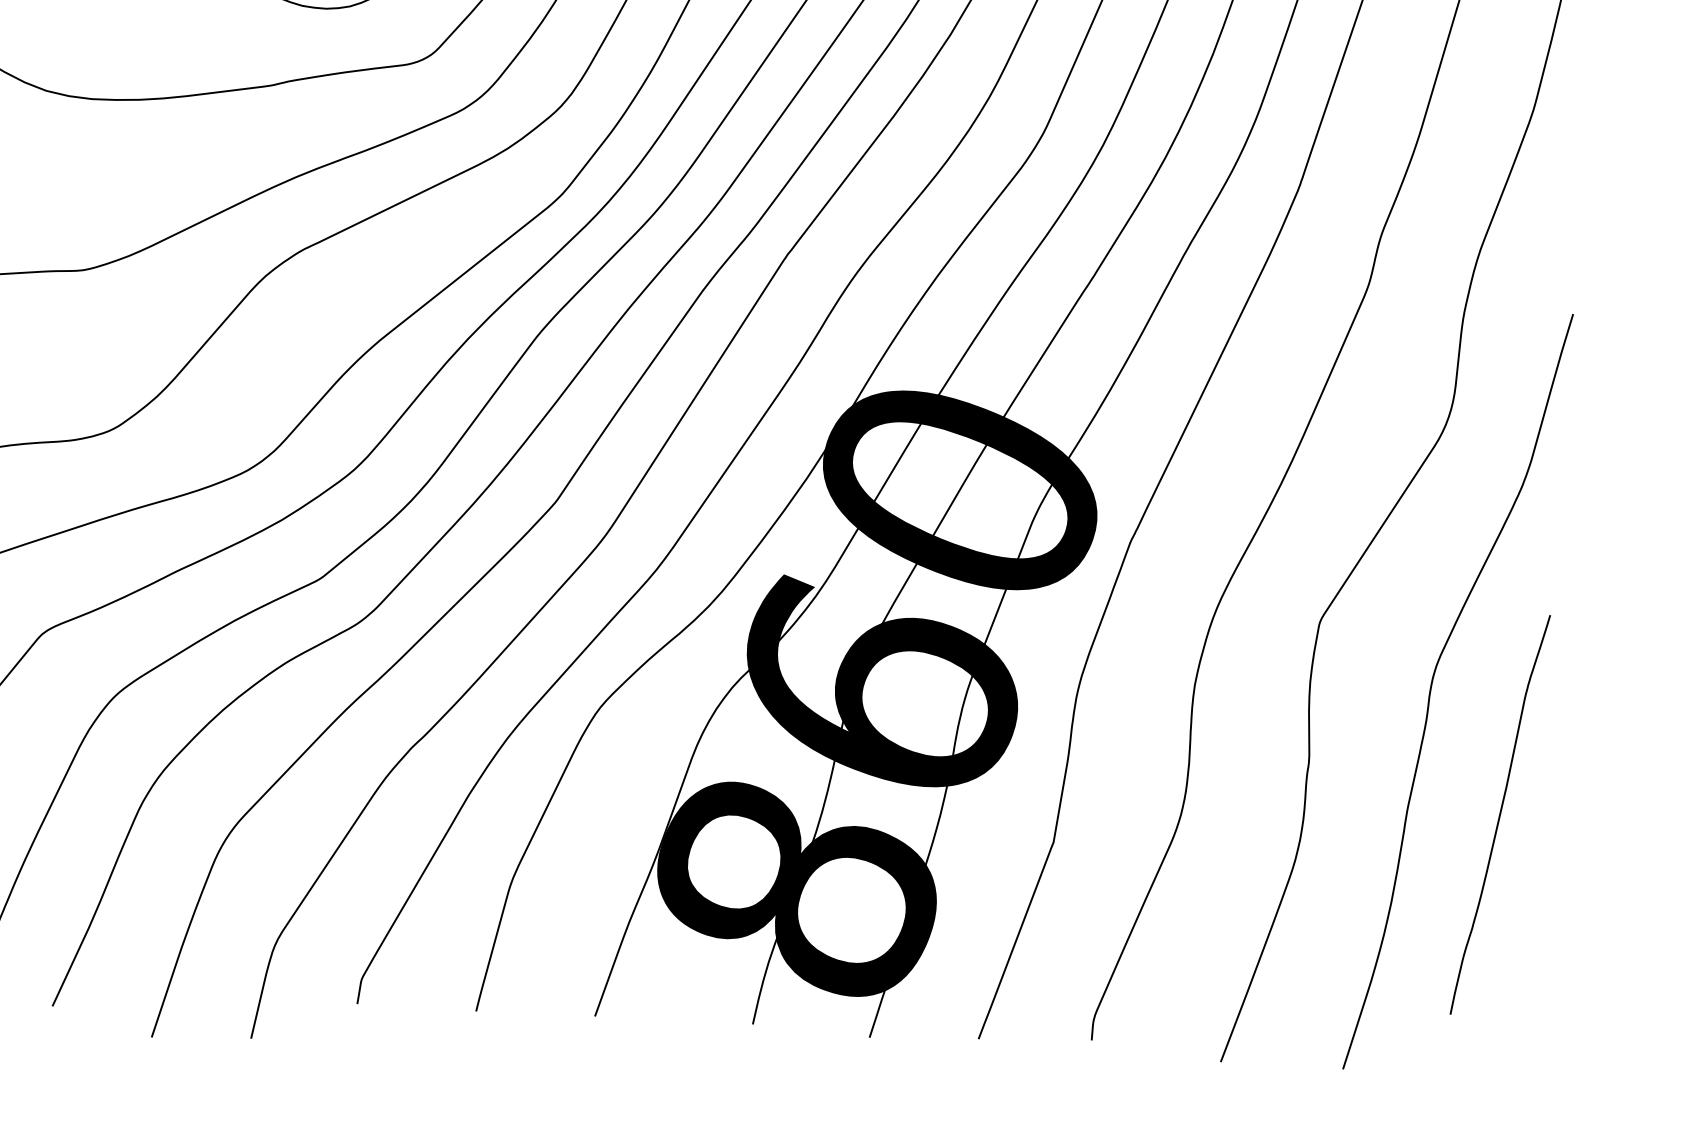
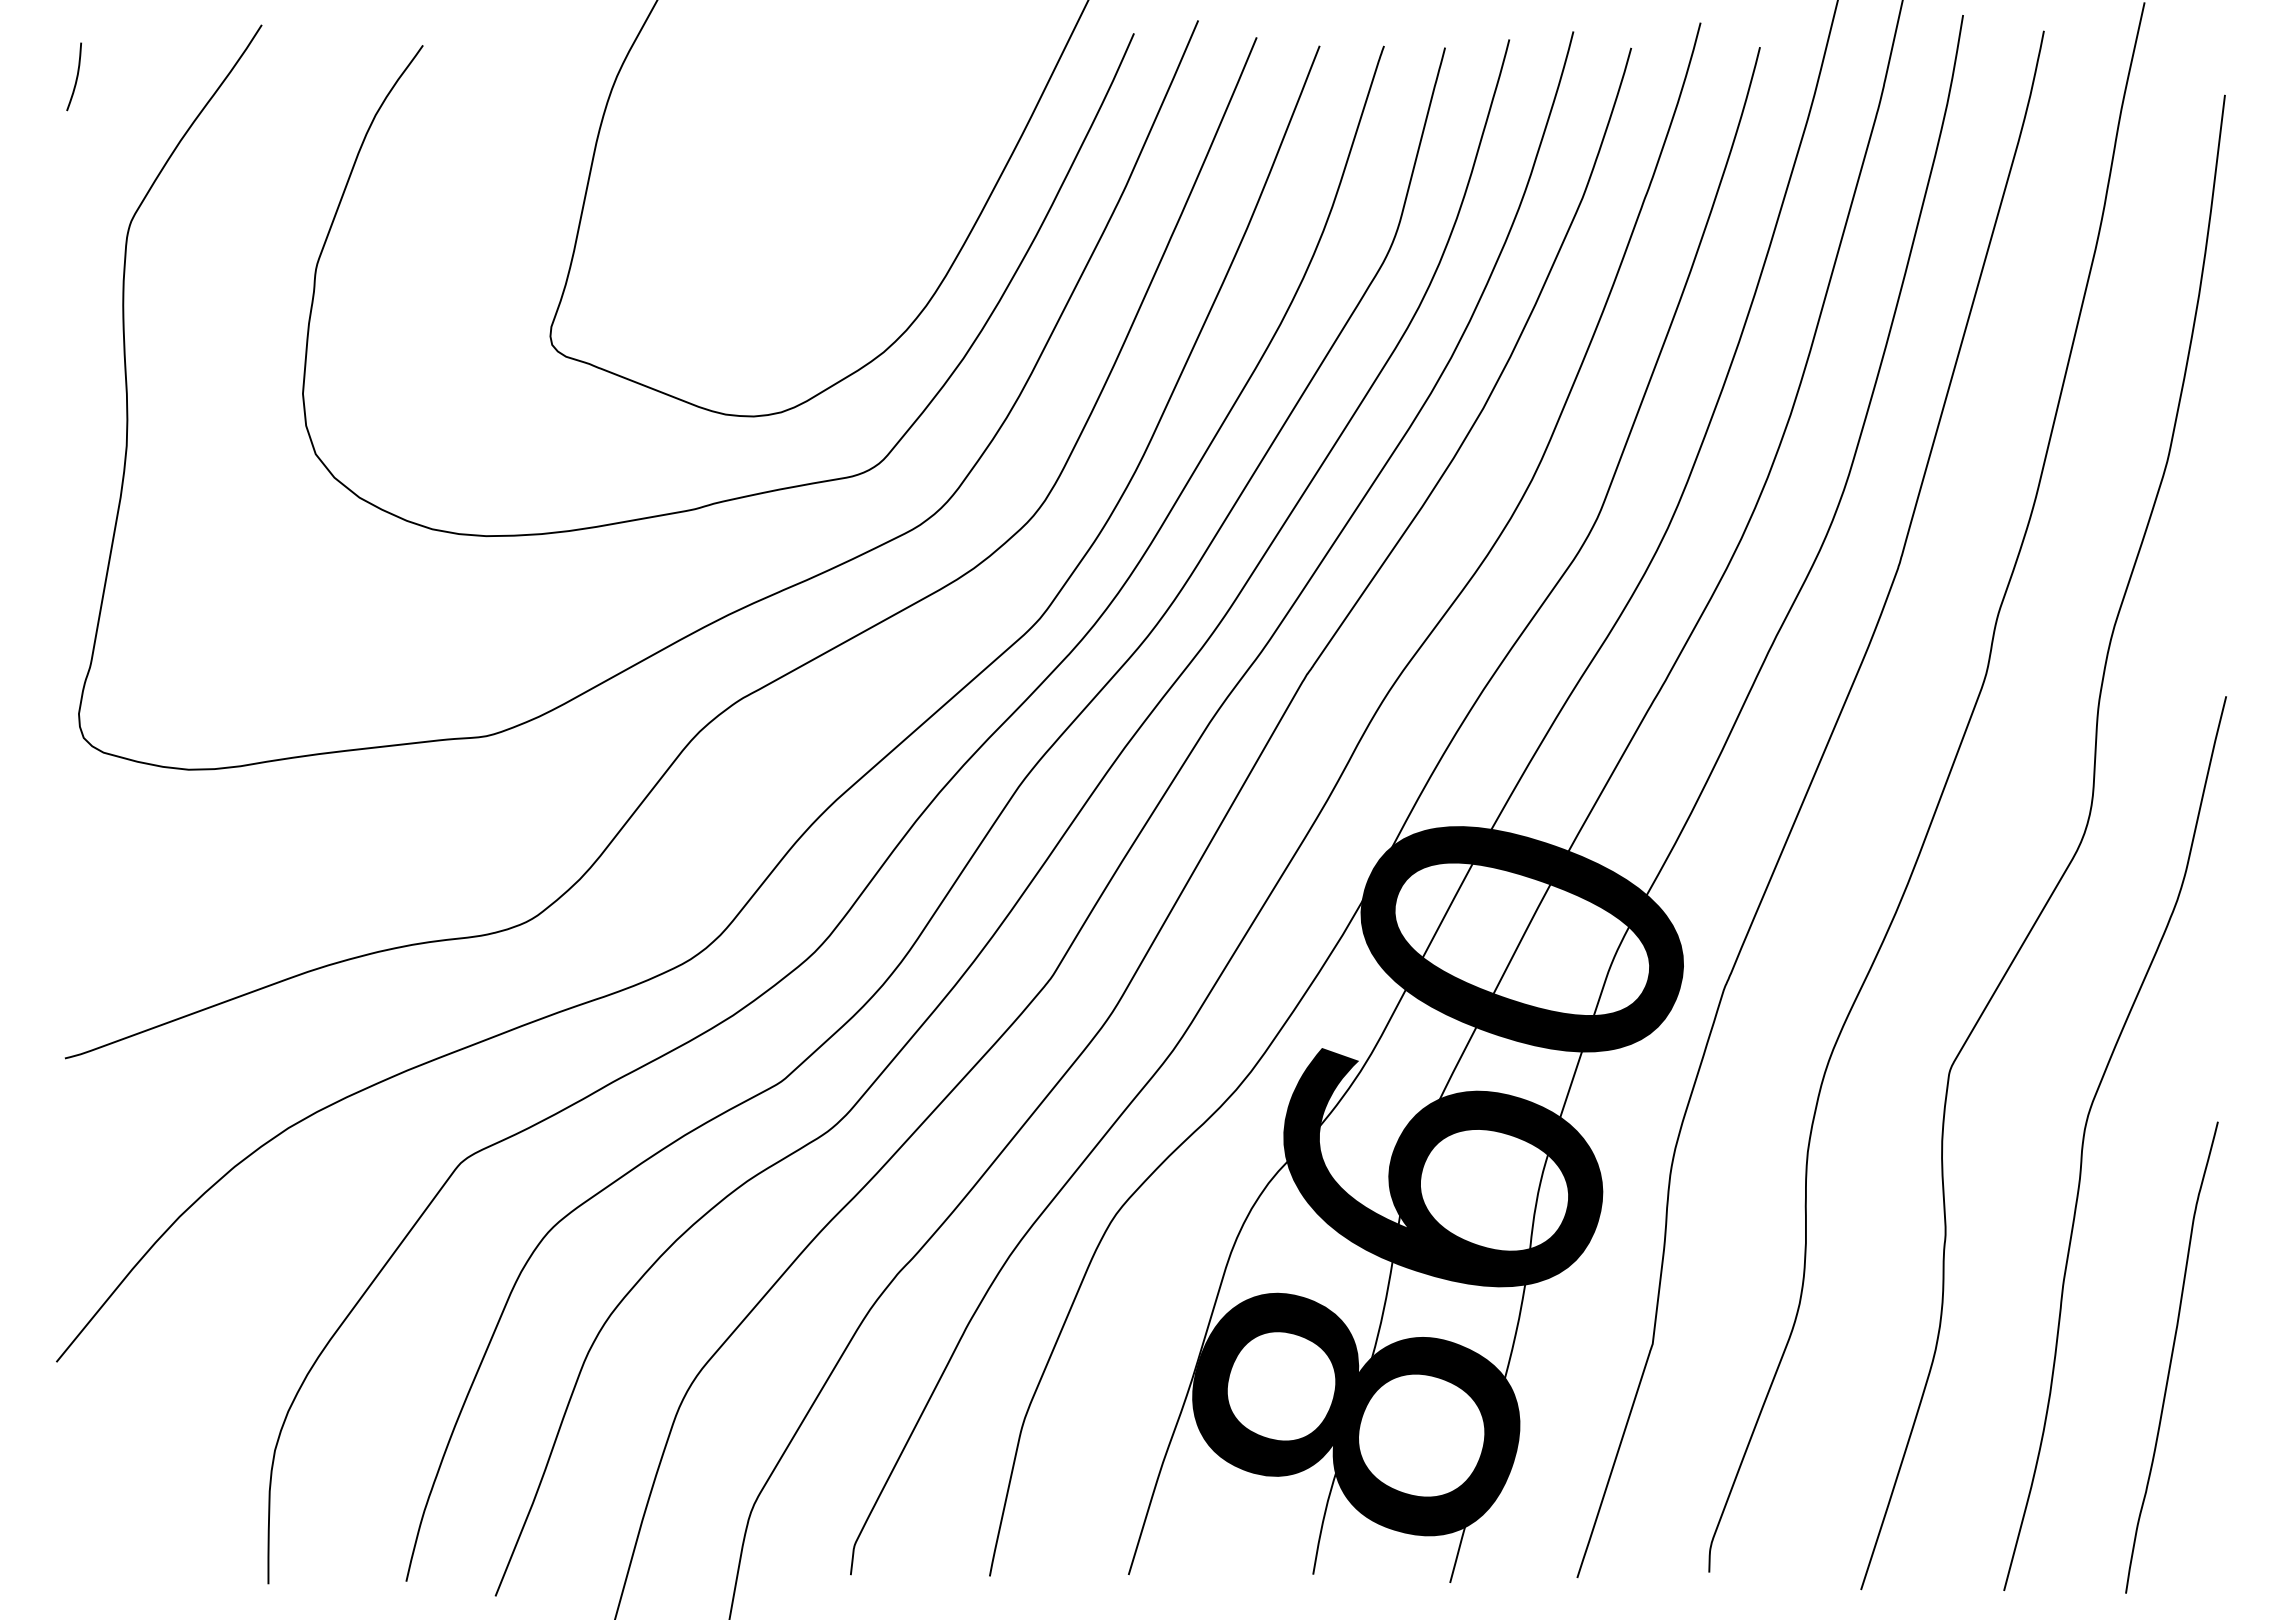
curve: (1499, 814) -> (2171, 1357), moved

